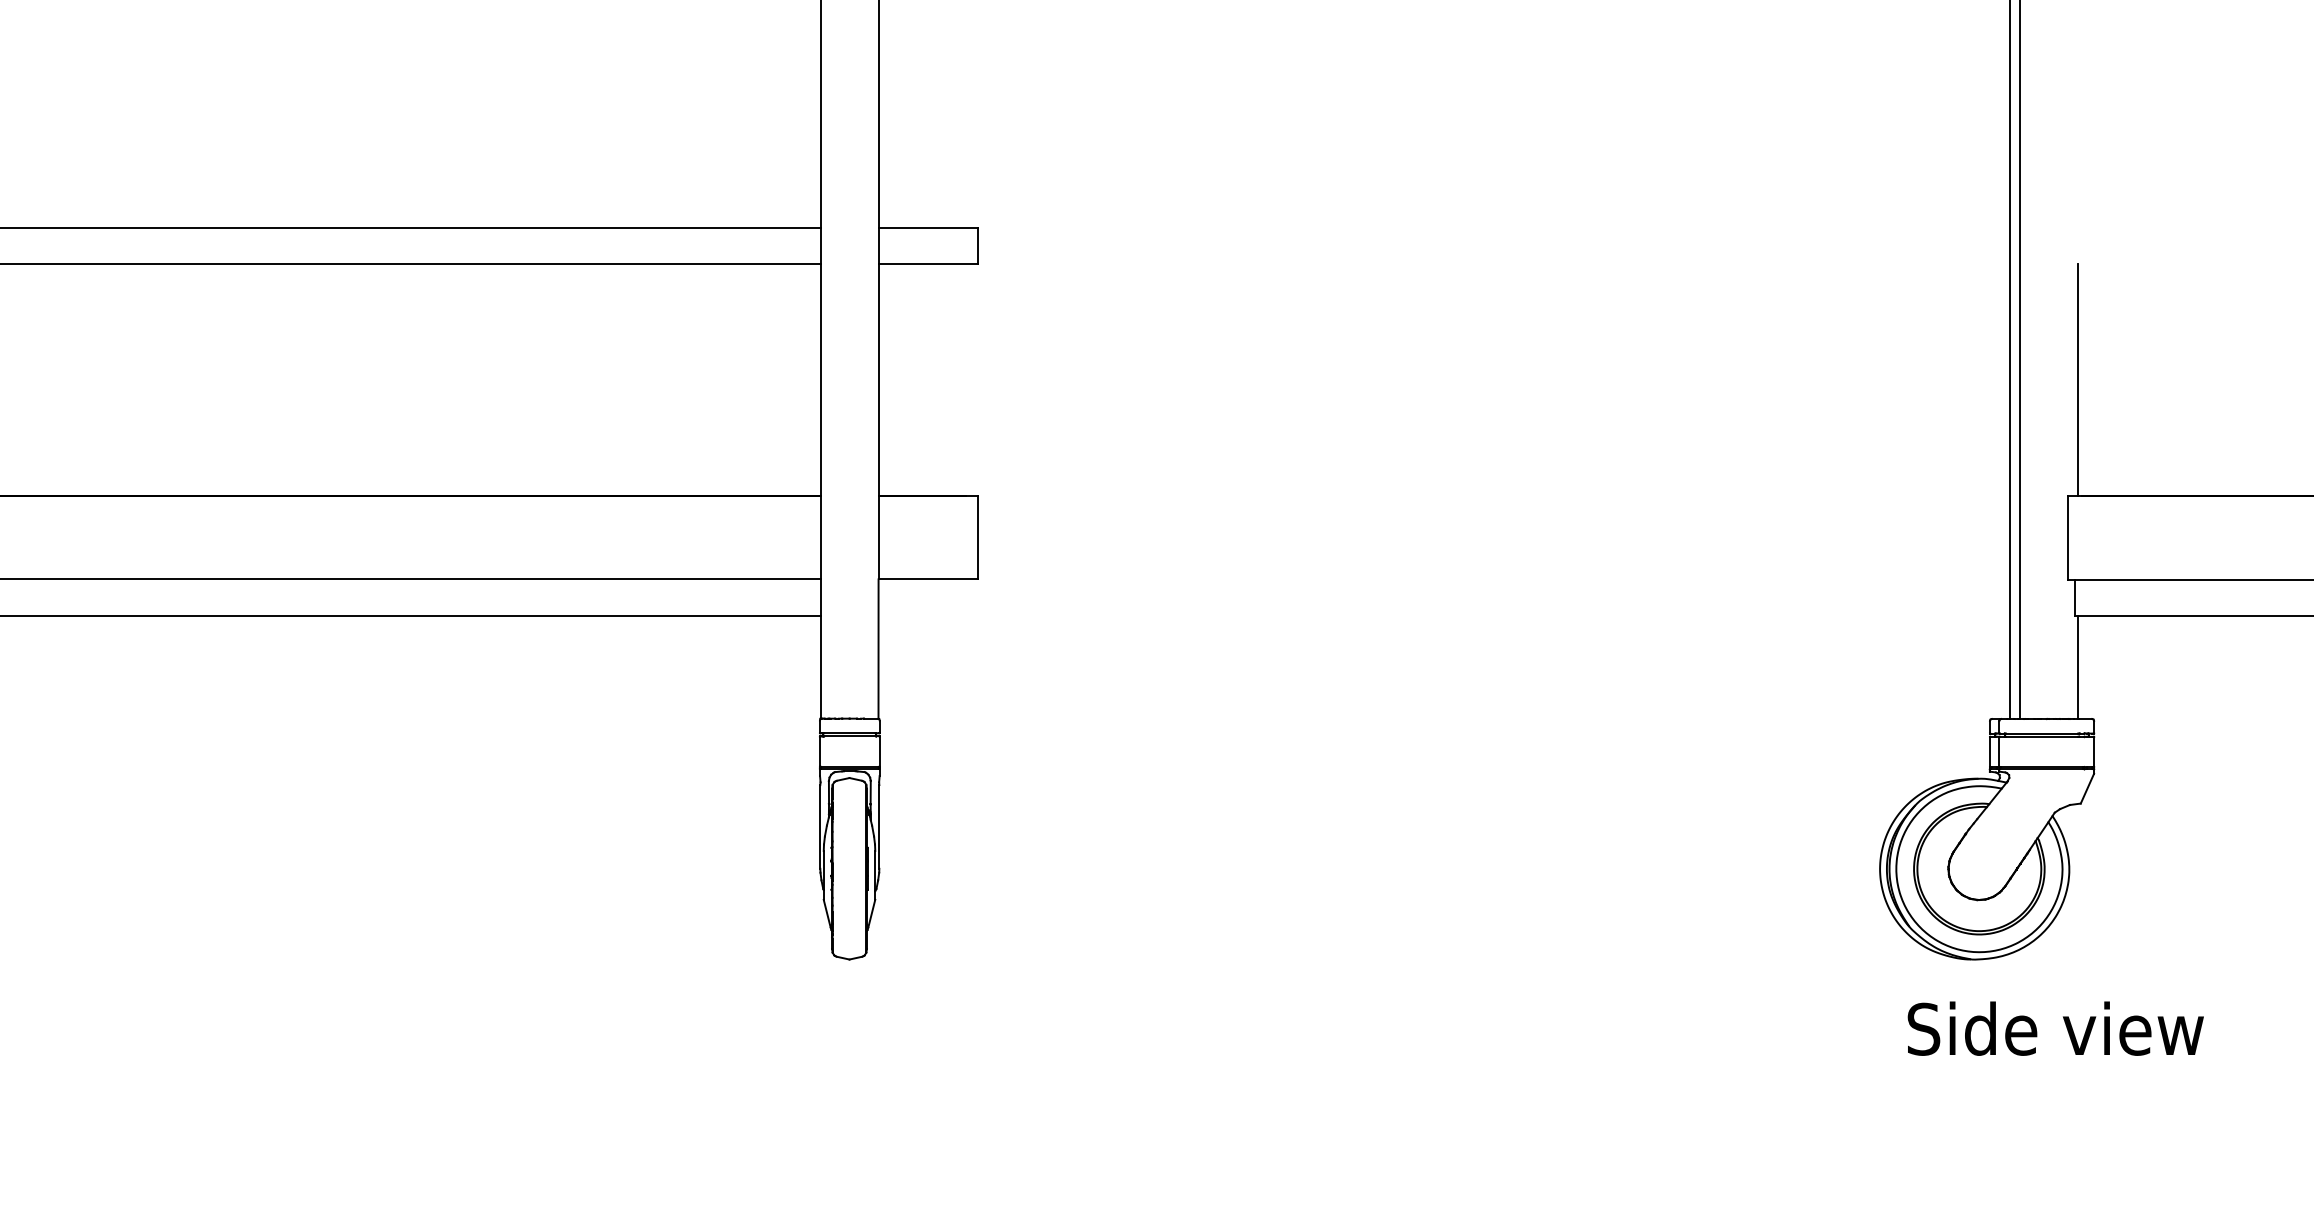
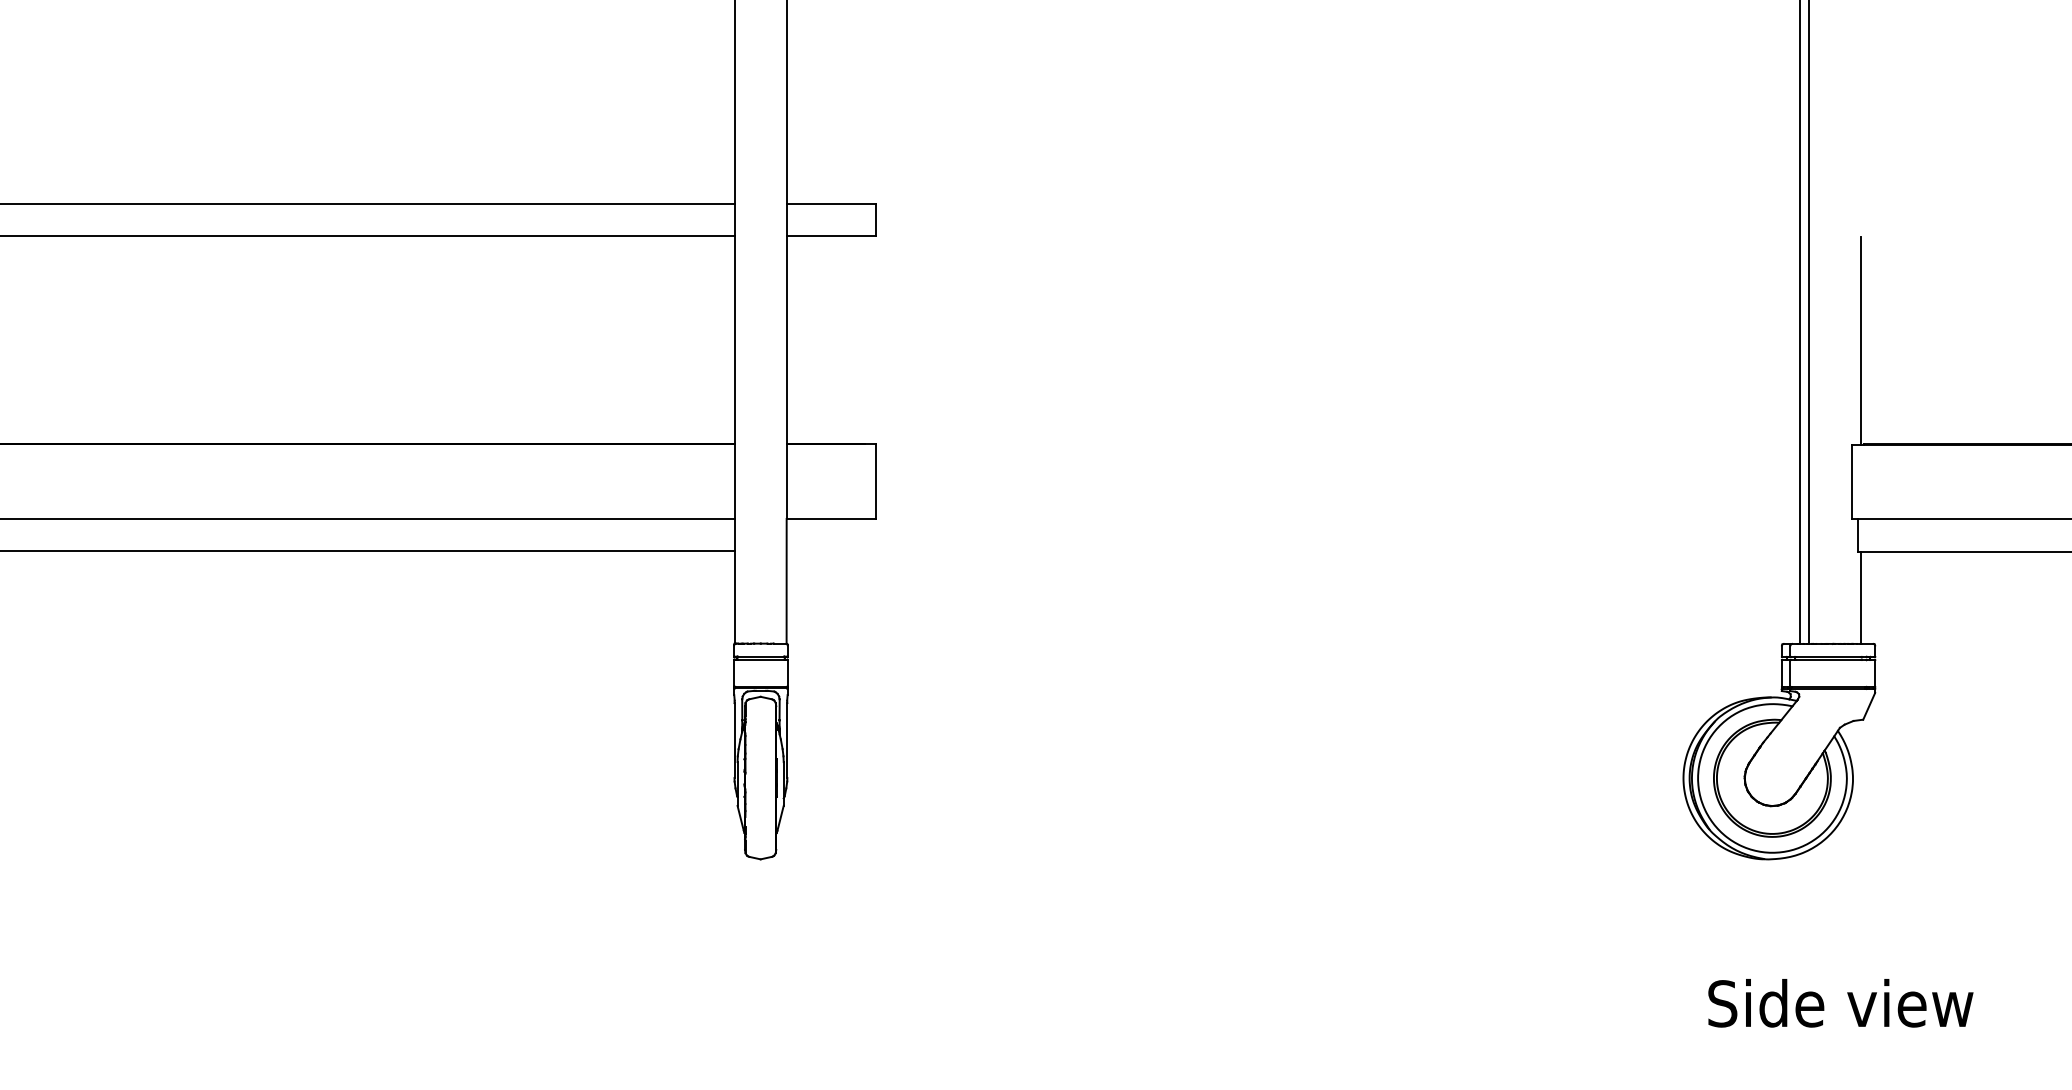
text: (2055, 1028) -> (1840, 1003), moved

